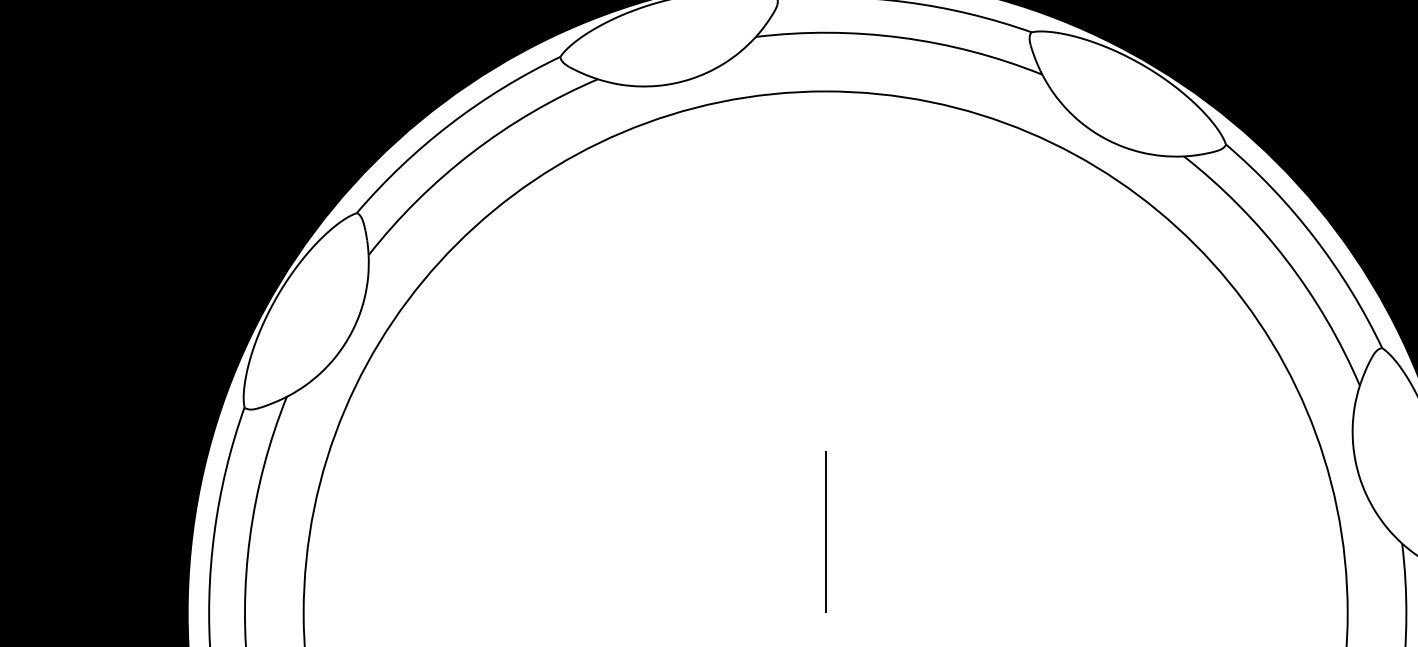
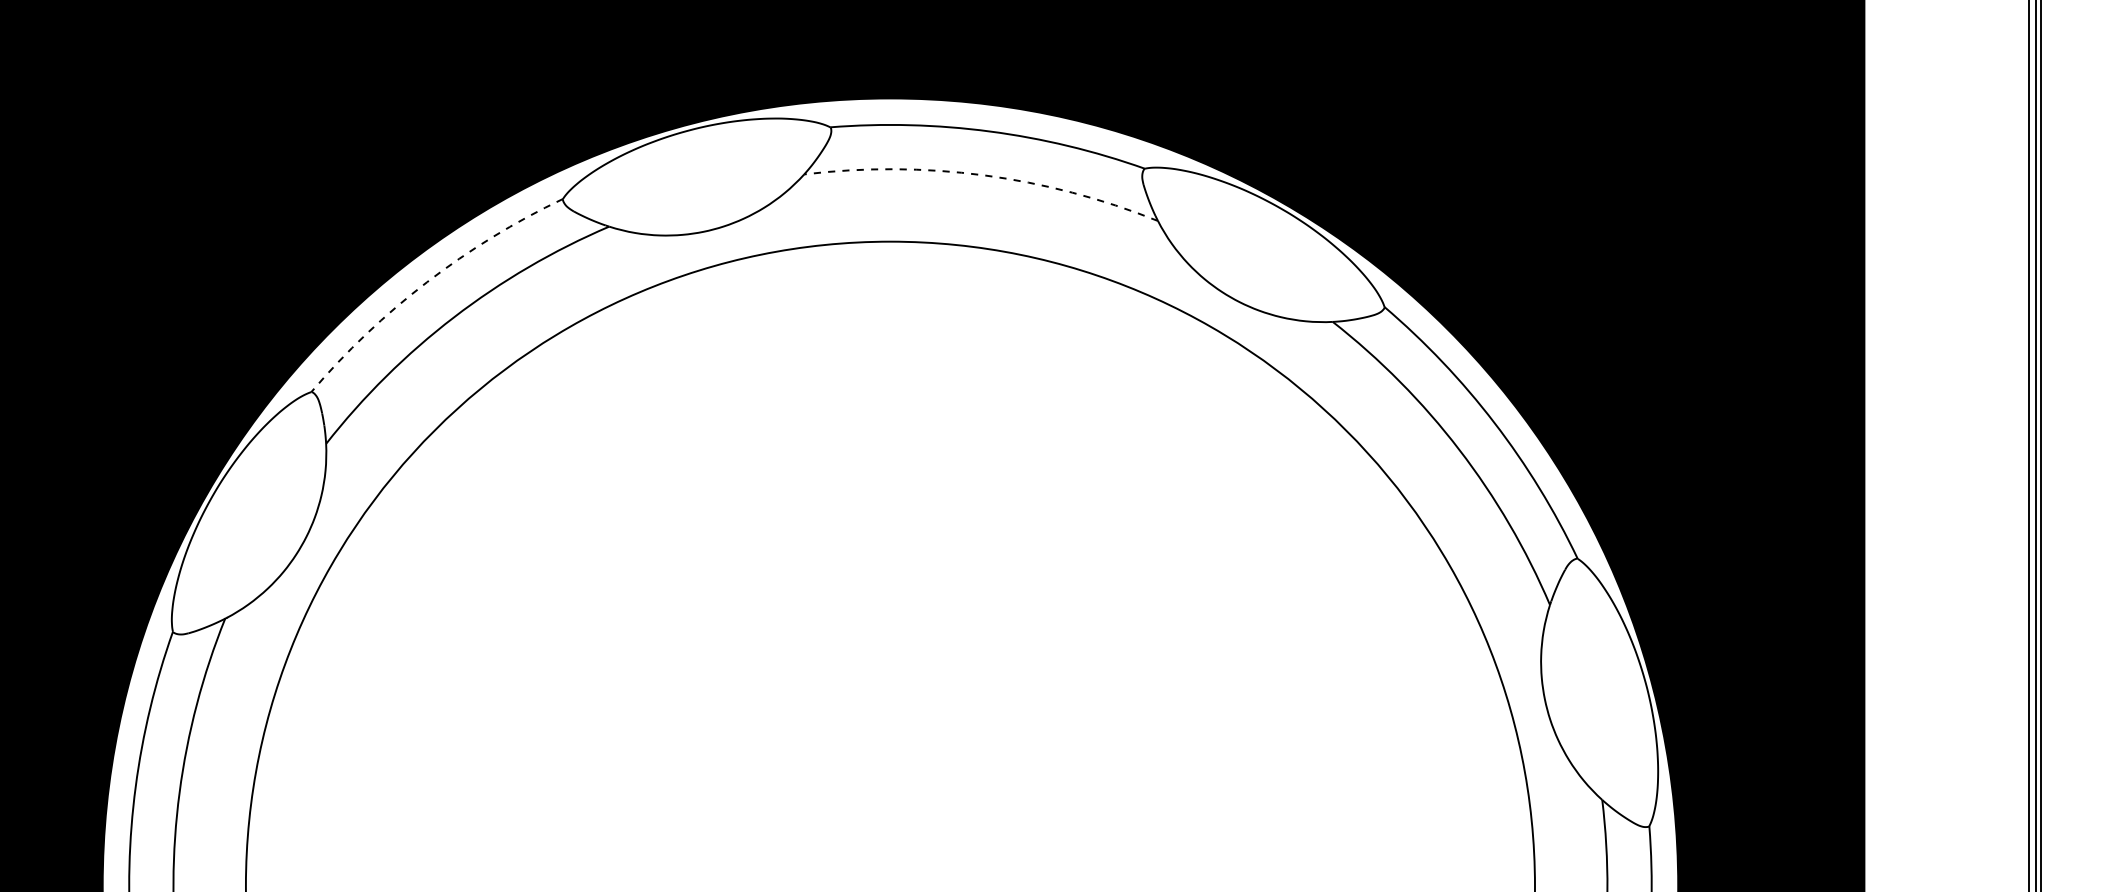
arc: (901, 37) -> (984, 175), solid -> dashed
arc: (450, 124) -> (427, 282), solid -> dashed
line: (825, 532) -> (890, 786), removed

